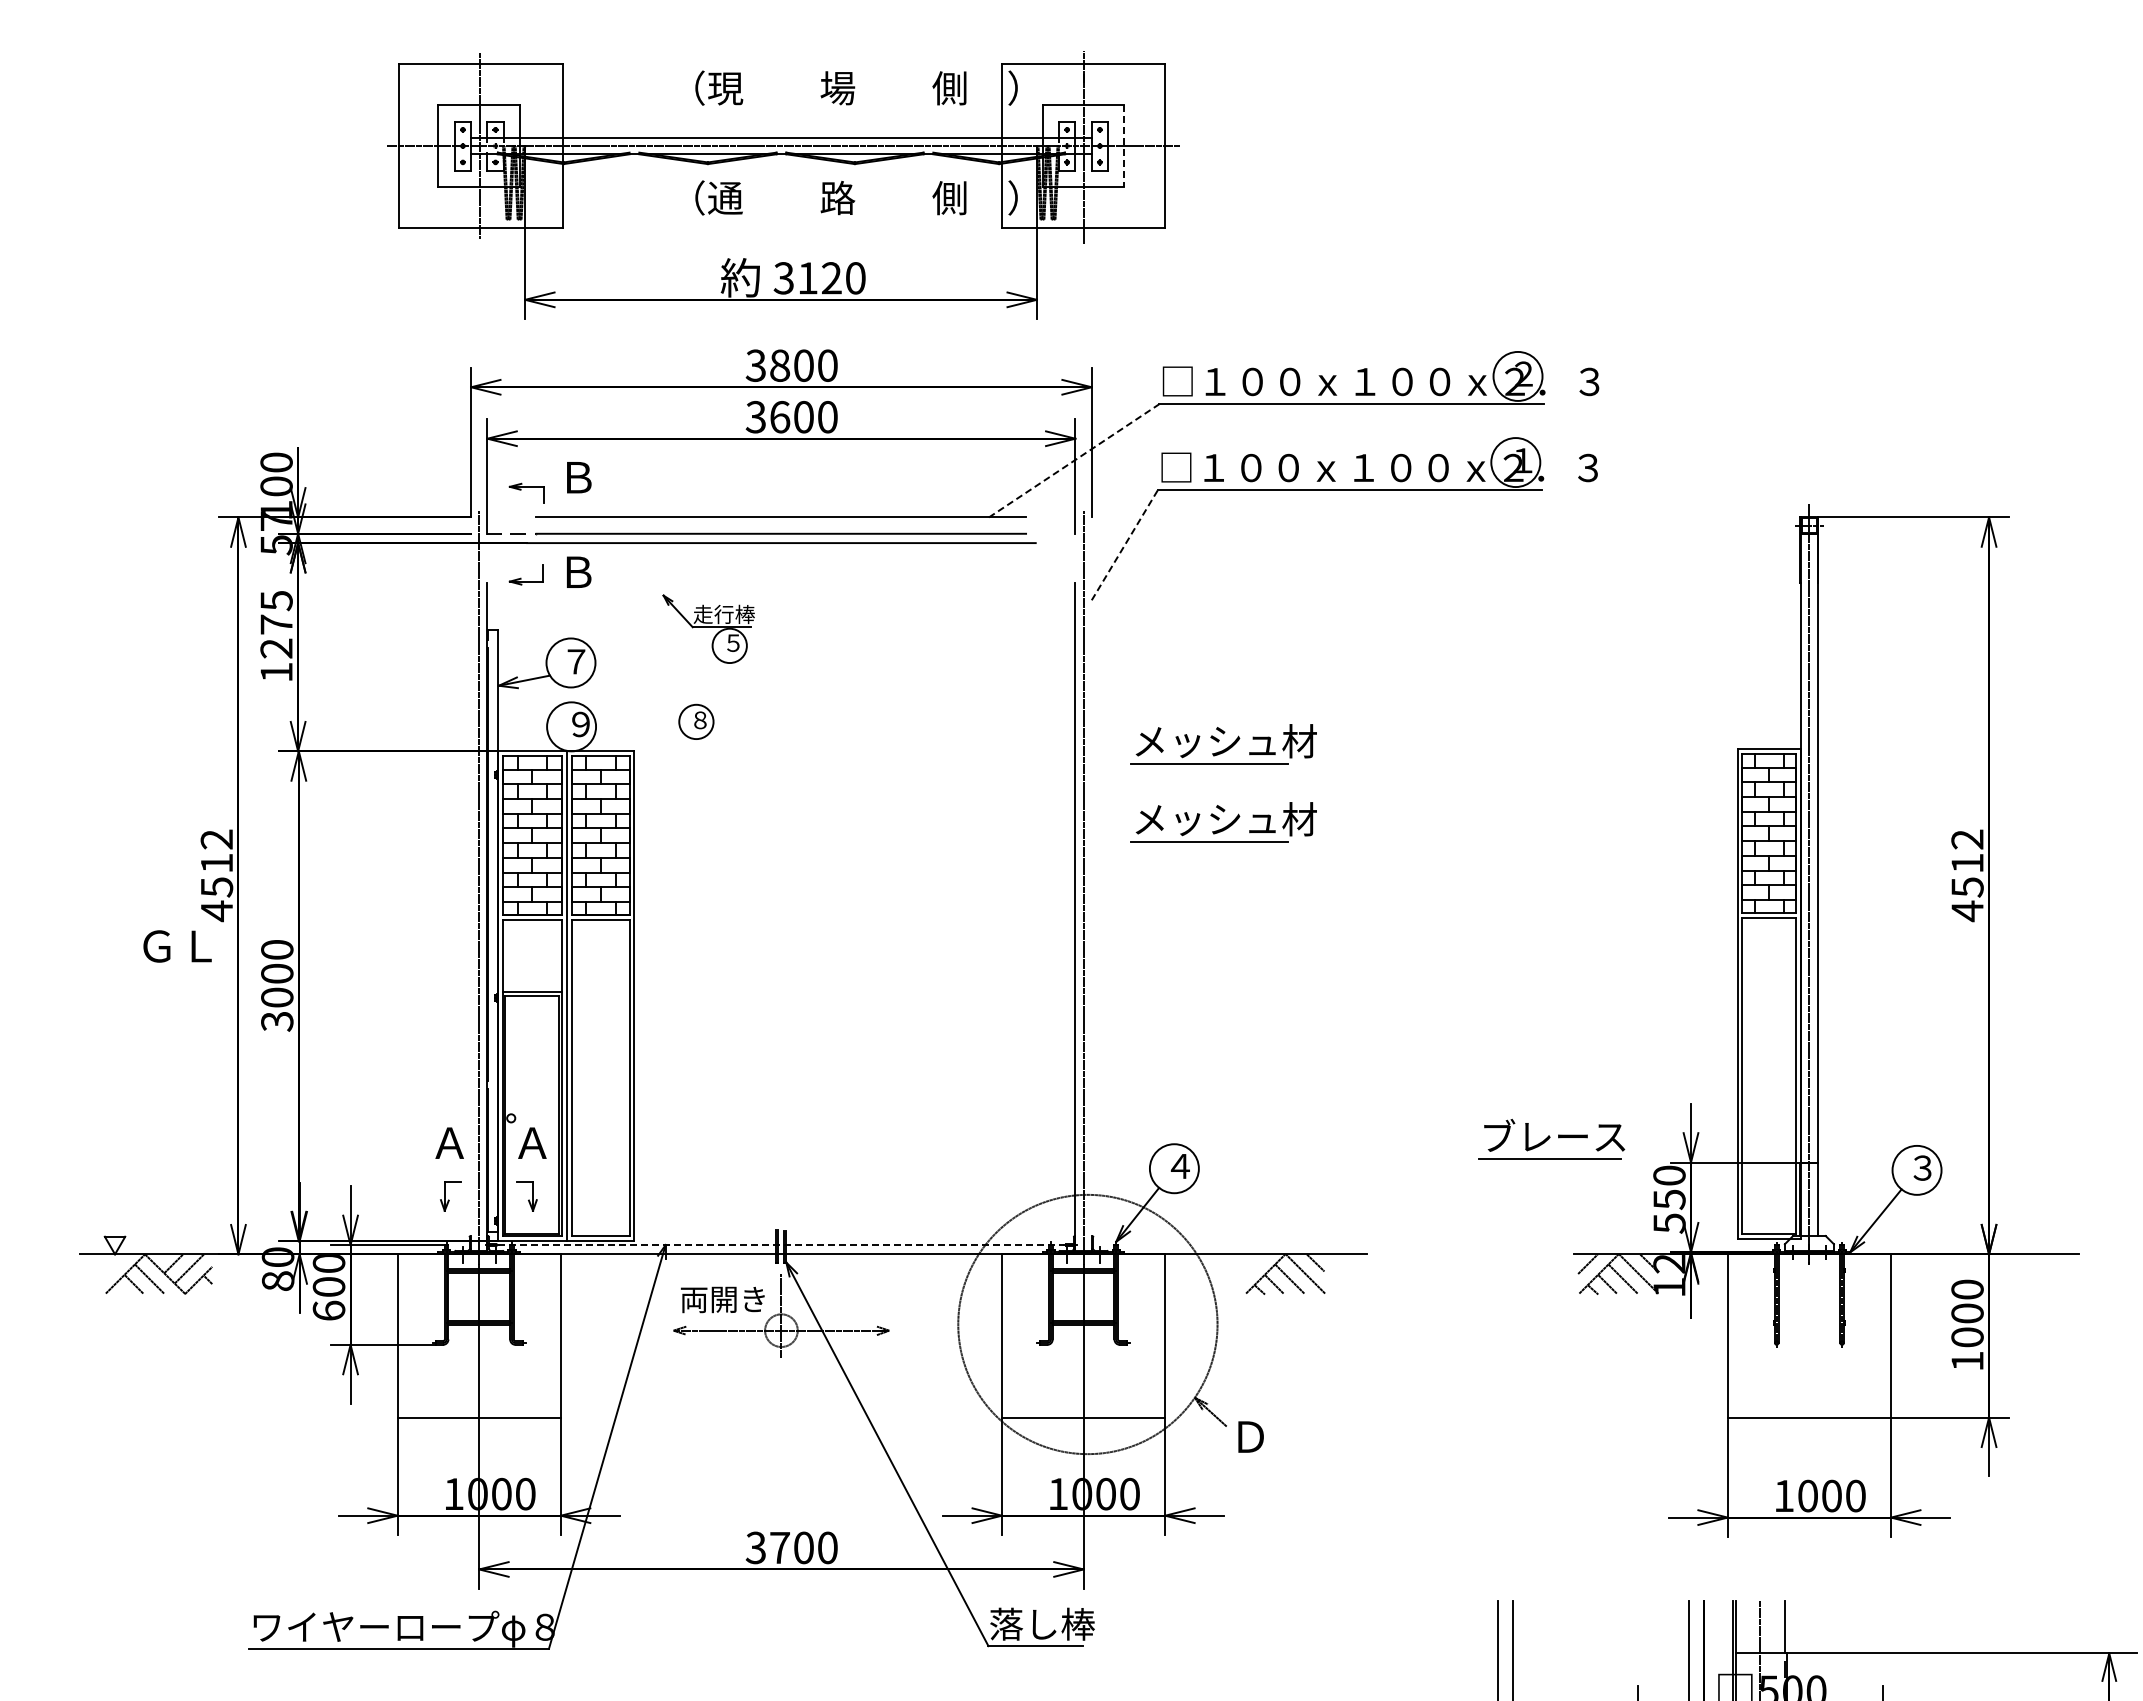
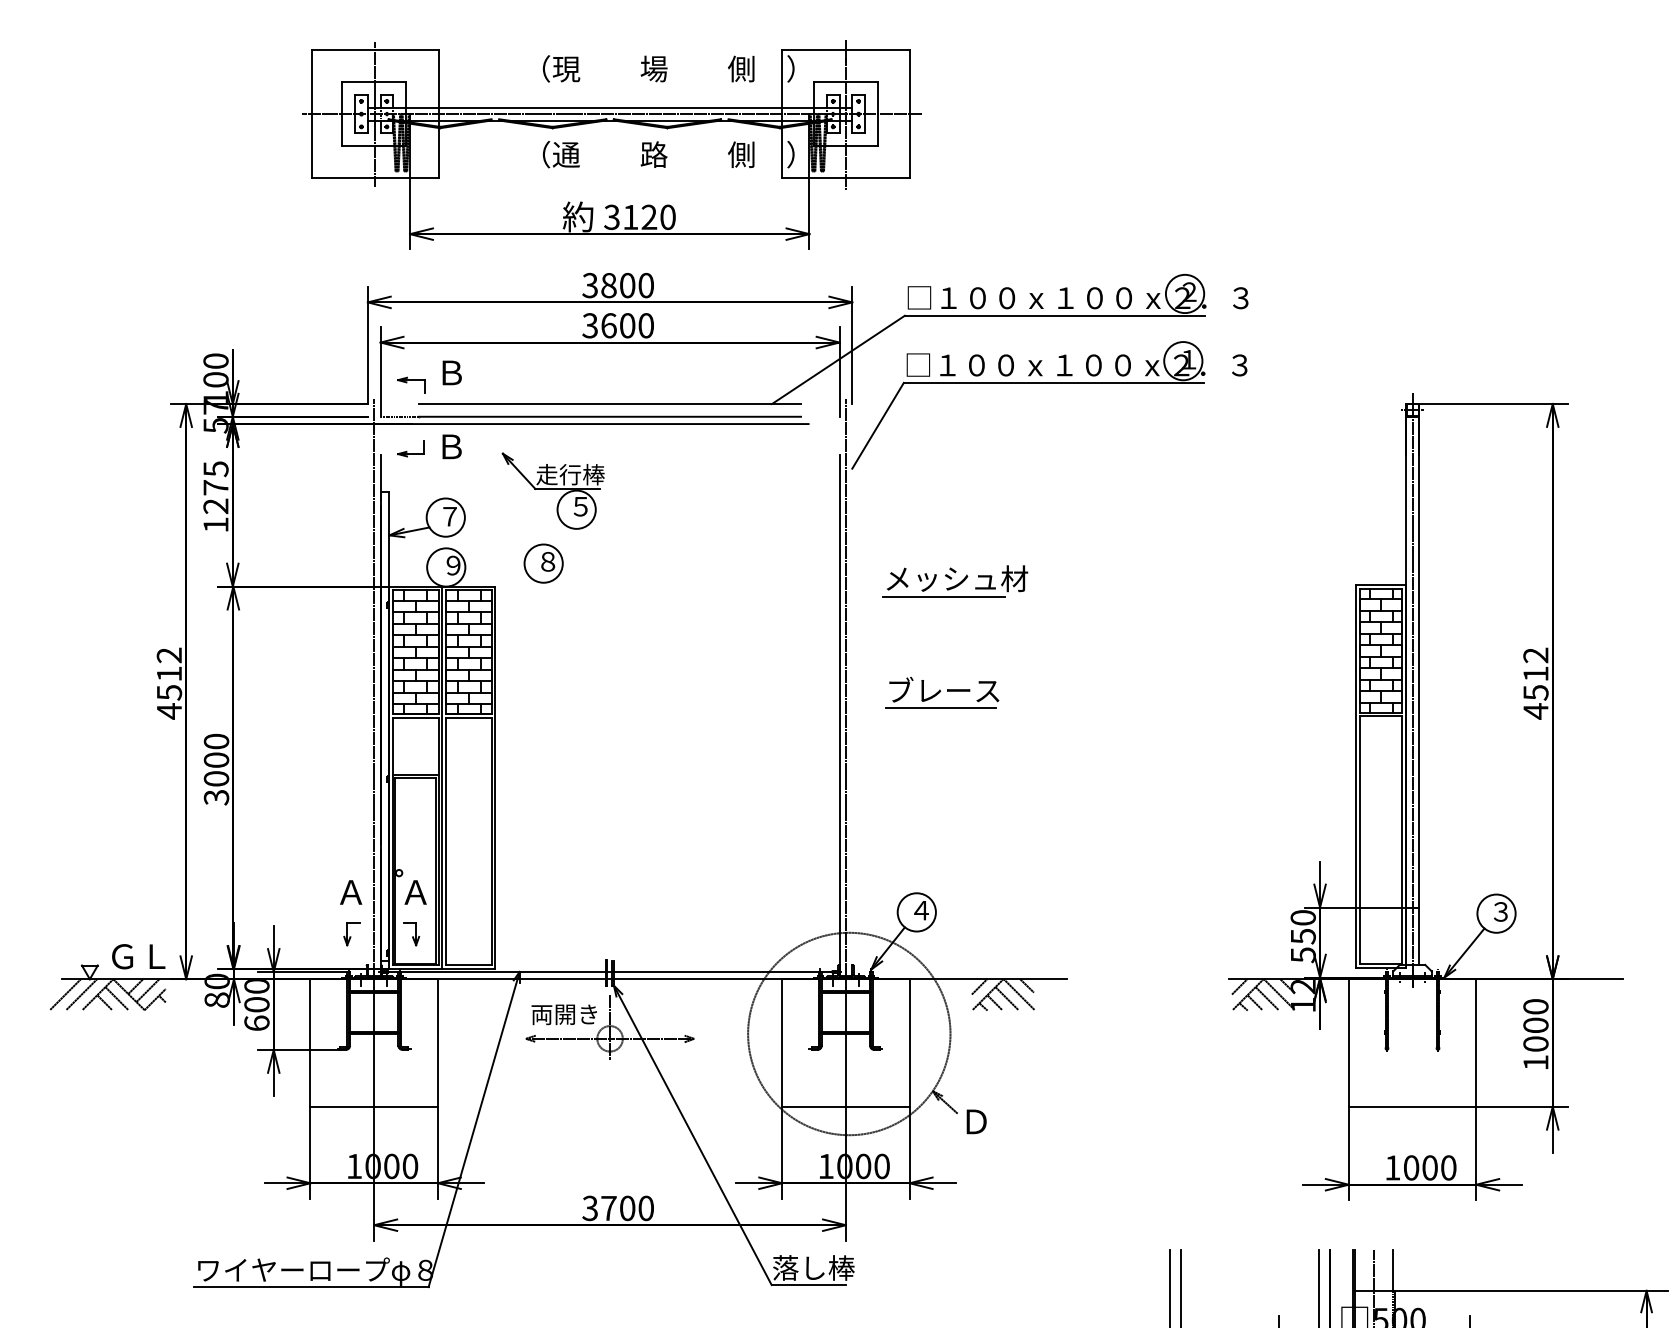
line: (1124, 146) -> (877, 114), dashed -> solid
line: (1074, 460) -> (838, 359), dashed -> solid
line: (1124, 544) -> (877, 425), dashed -> solid
part: (708, 629) -> (553, 491), size x1.43
part: (696, 721) -> (543, 563), size x1.43
part: (1223, 822) -> (955, 642), removed
text: (177, 946) -> (138, 956), moved
part: (1551, 1139) -> (941, 692), moved
line: (781, 1245) -> (610, 972), dashed -> solid
line: (1254, 1264) -> (979, 987), added
line: (83, 1273) -> (65, 994), added
line: (104, 1273) -> (81, 994), added

